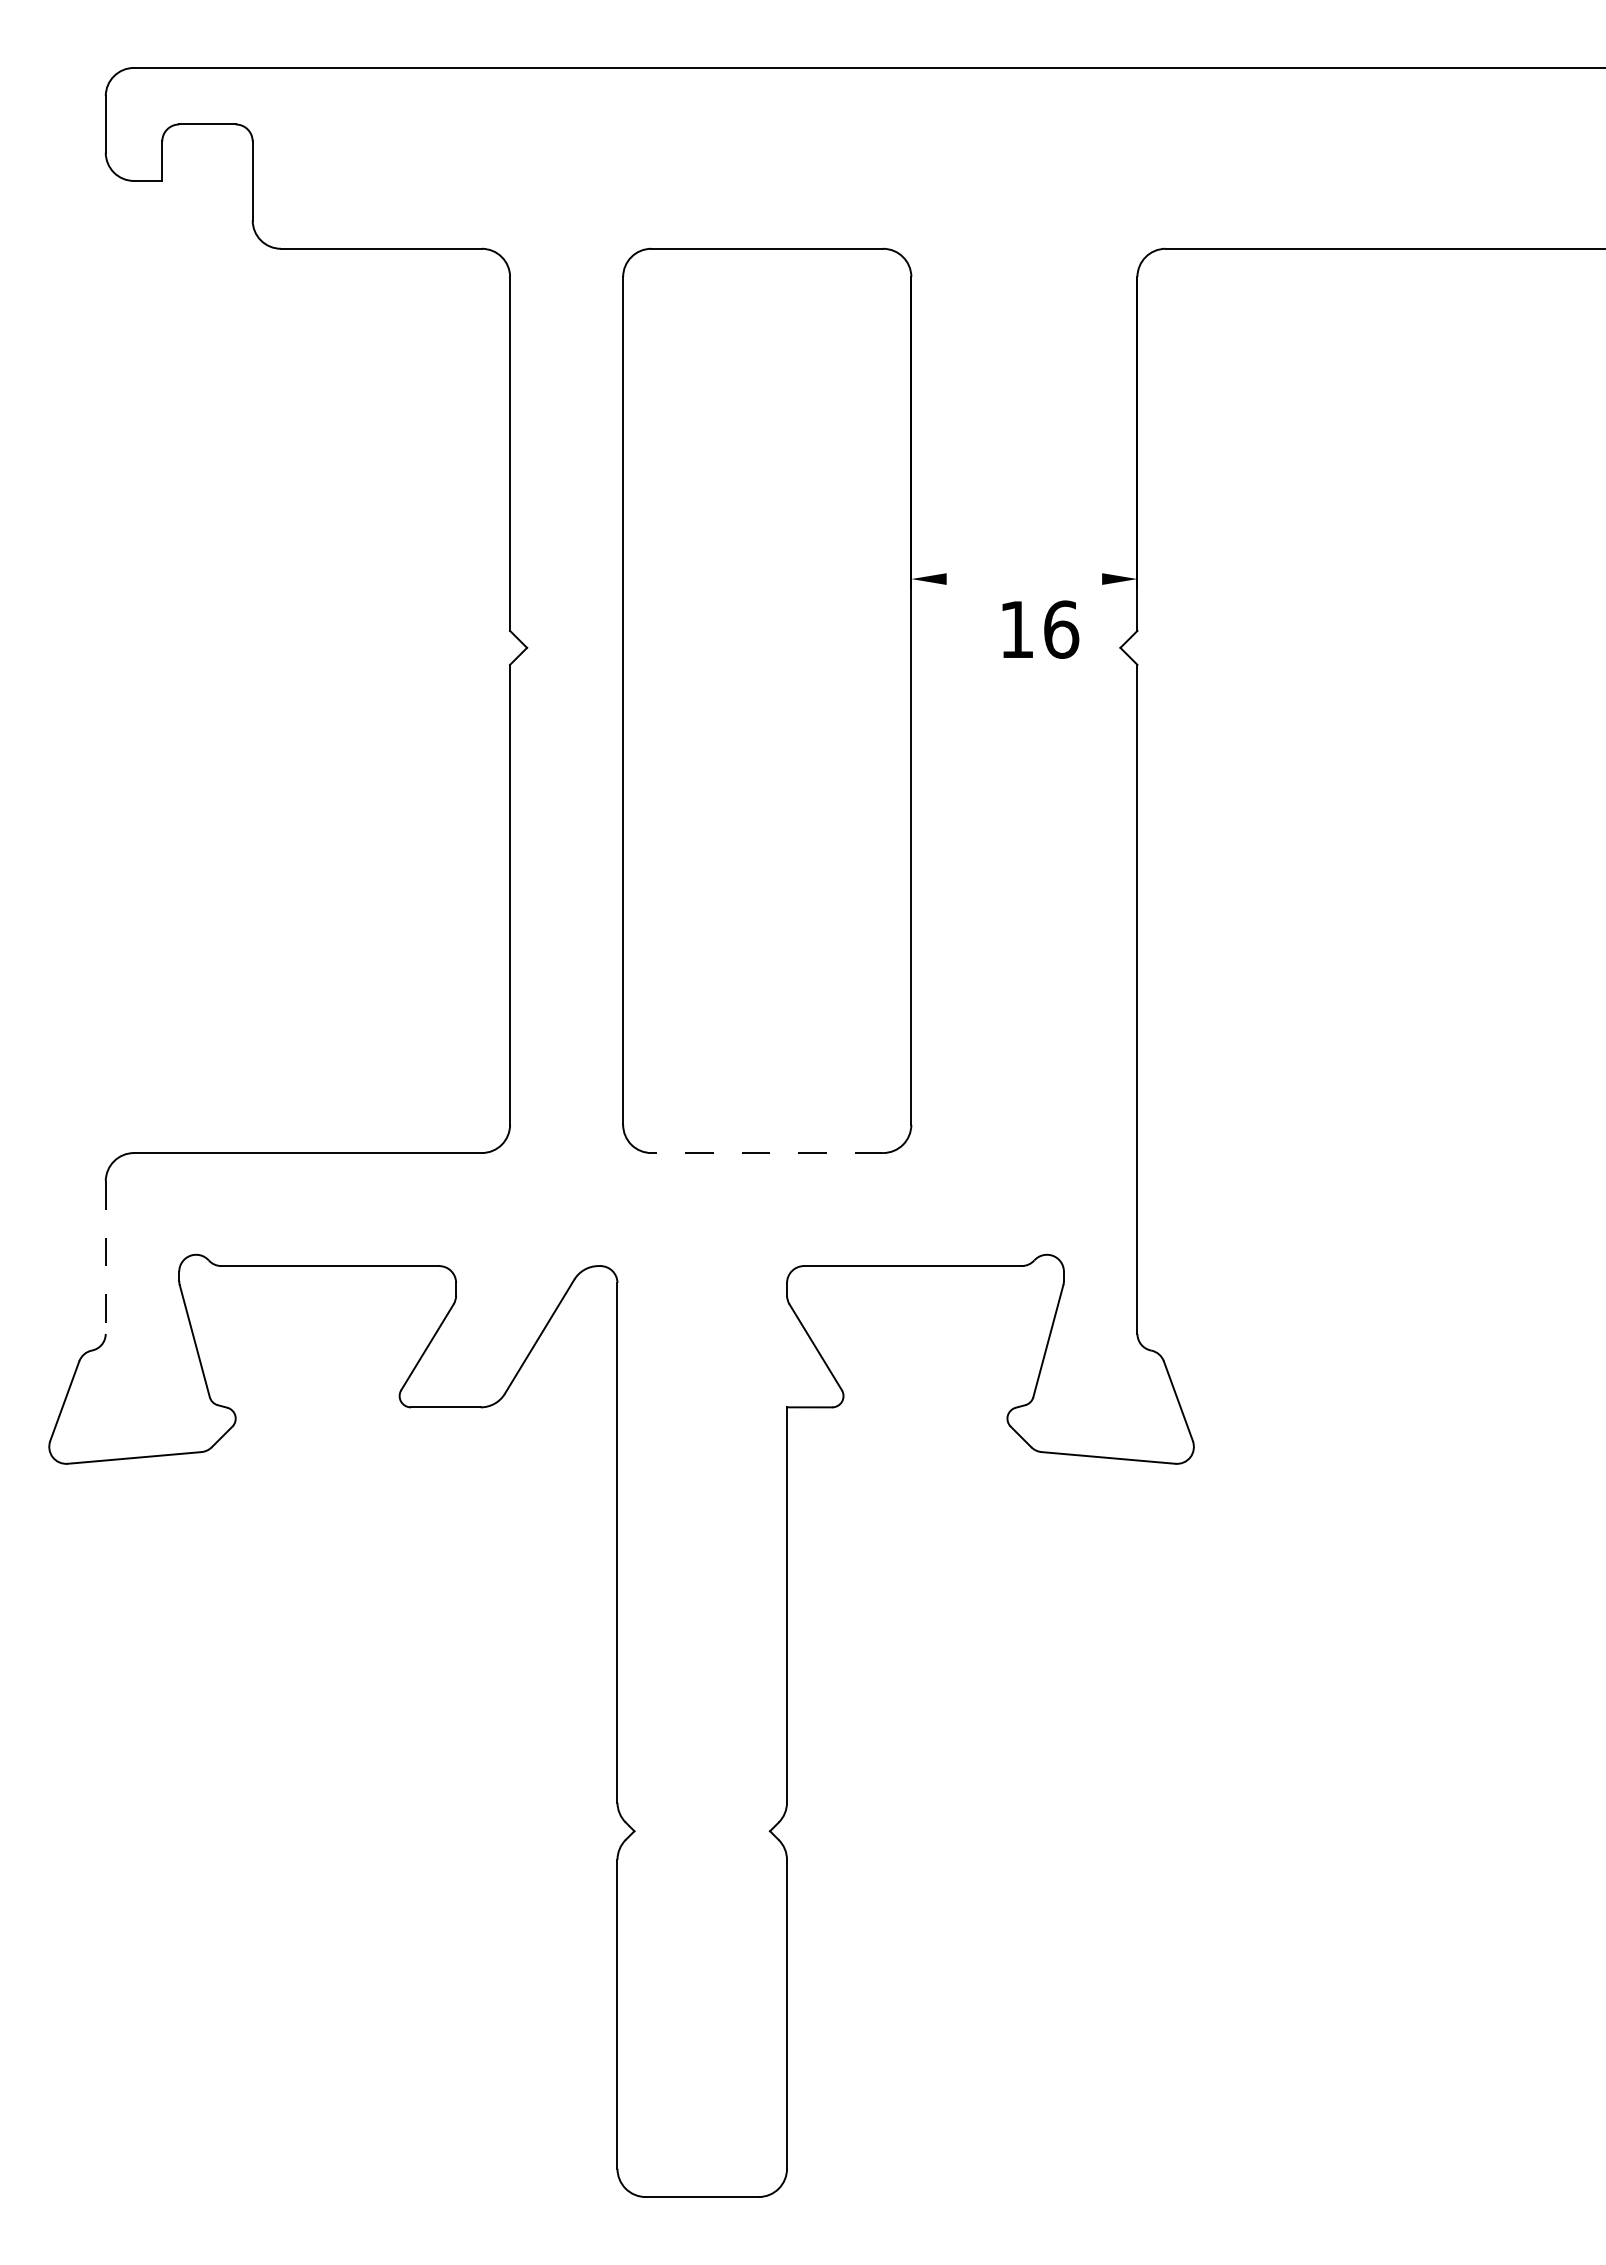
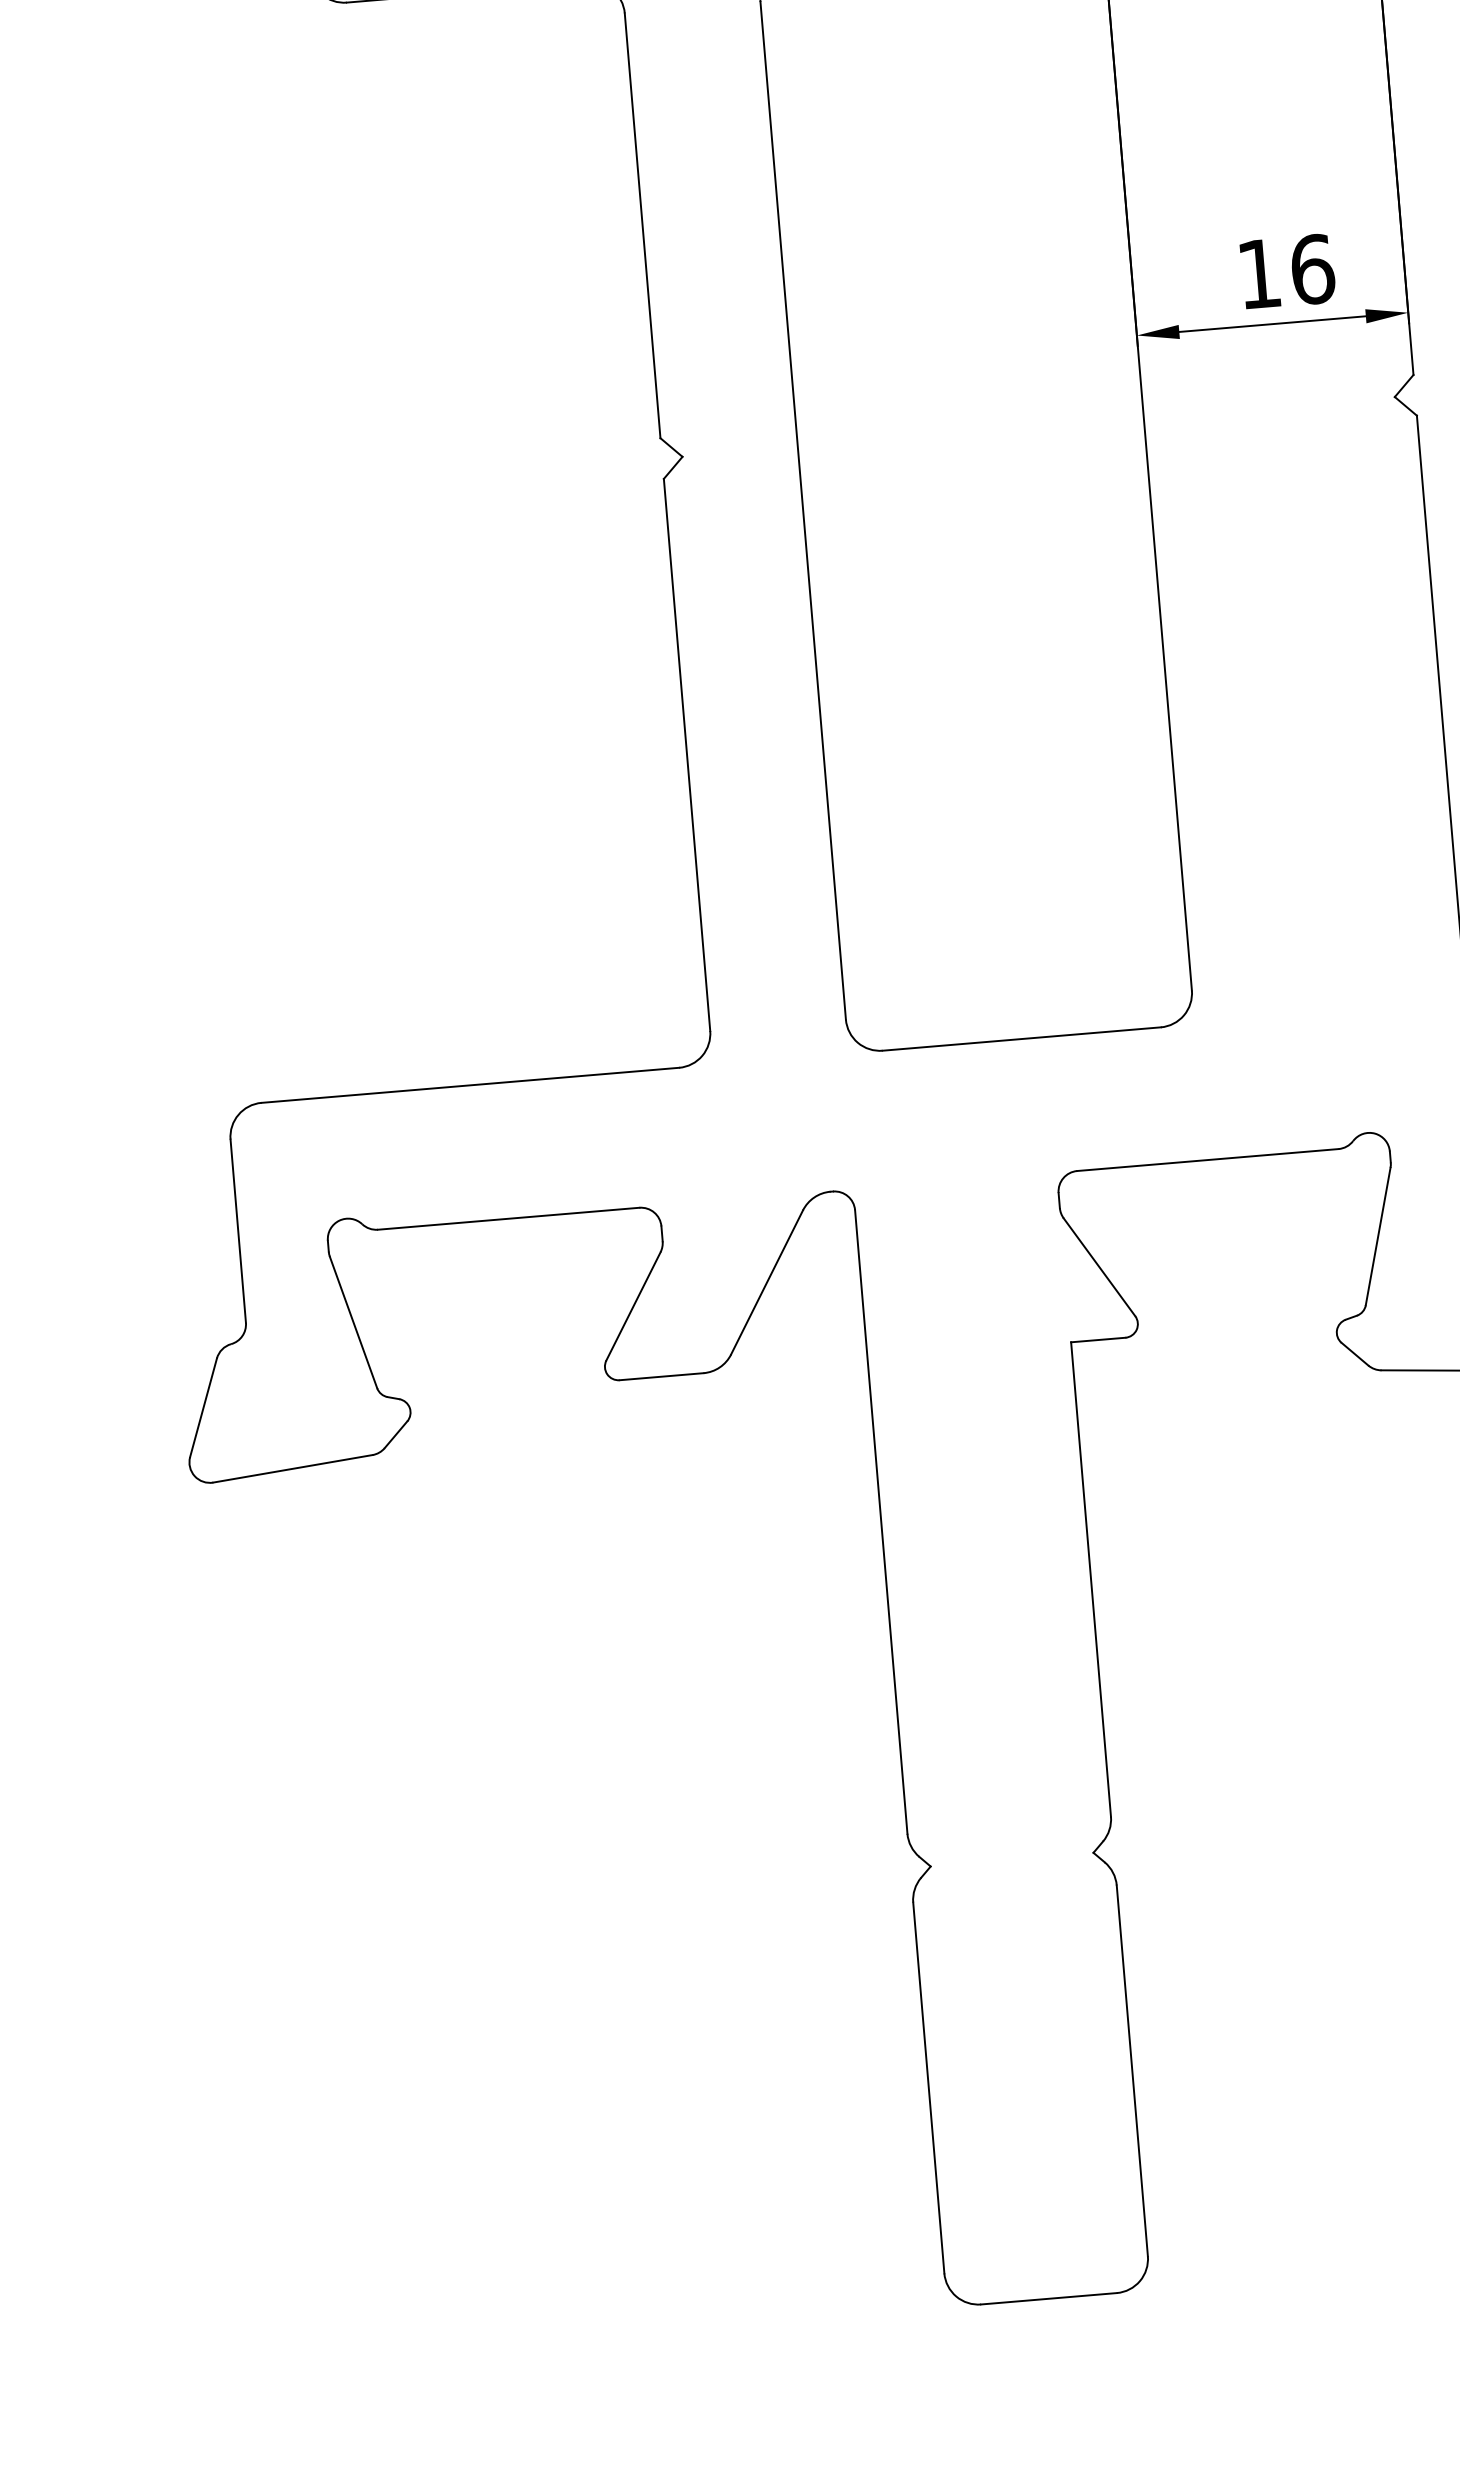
line: (1024, 579) -> (1272, 324), added
text: (1040, 629) -> (1287, 271), moved
line: (767, 1153) -> (1022, 1039), dashed -> solid
line: (105, 1258) -> (238, 1232), dashed -> solid

